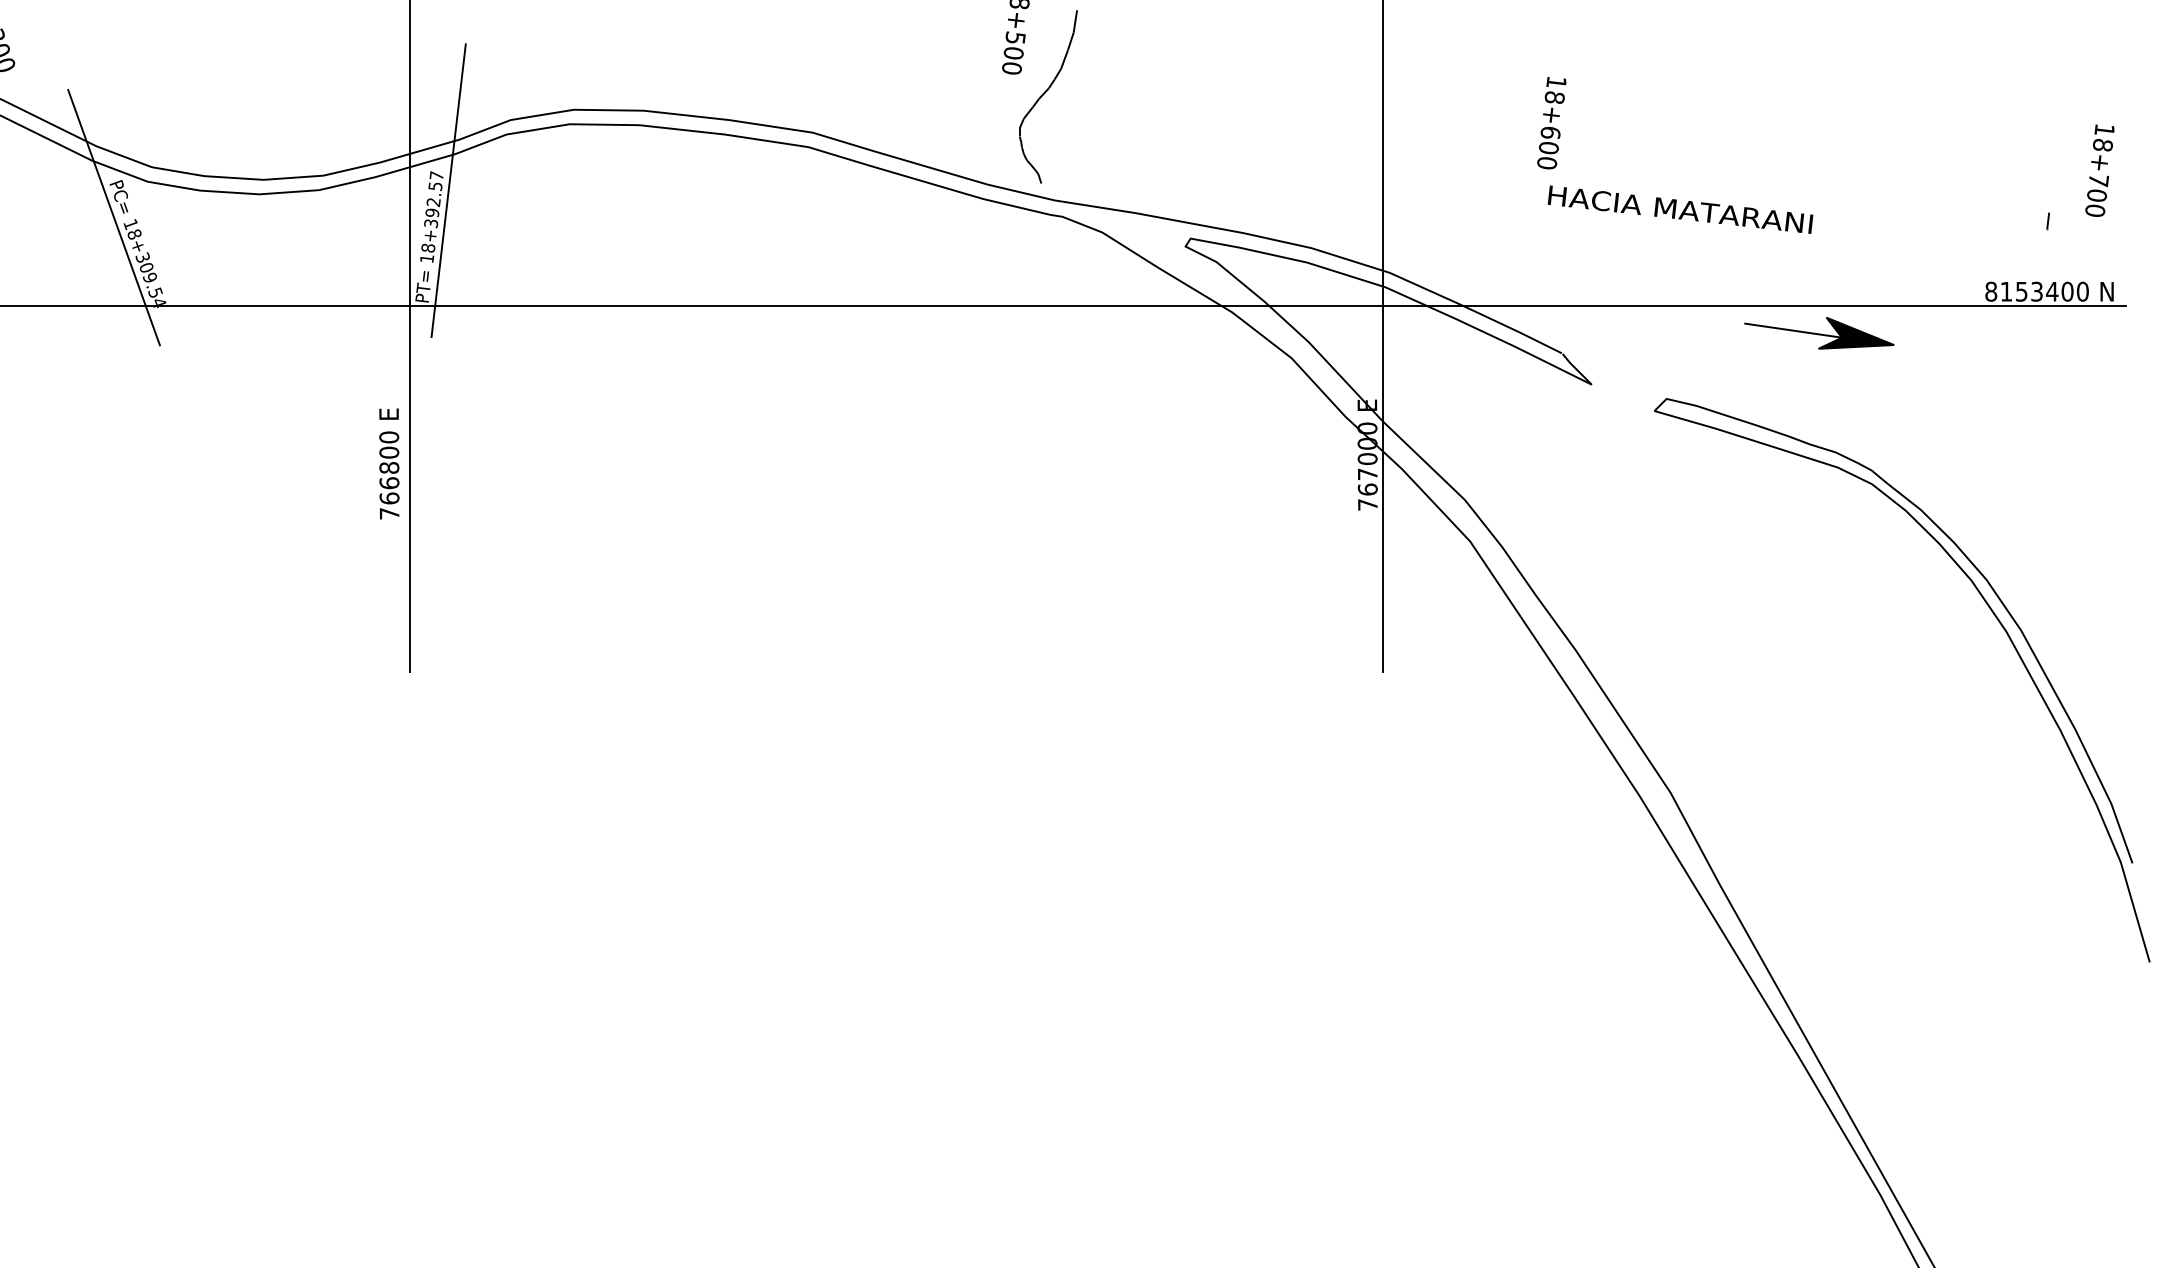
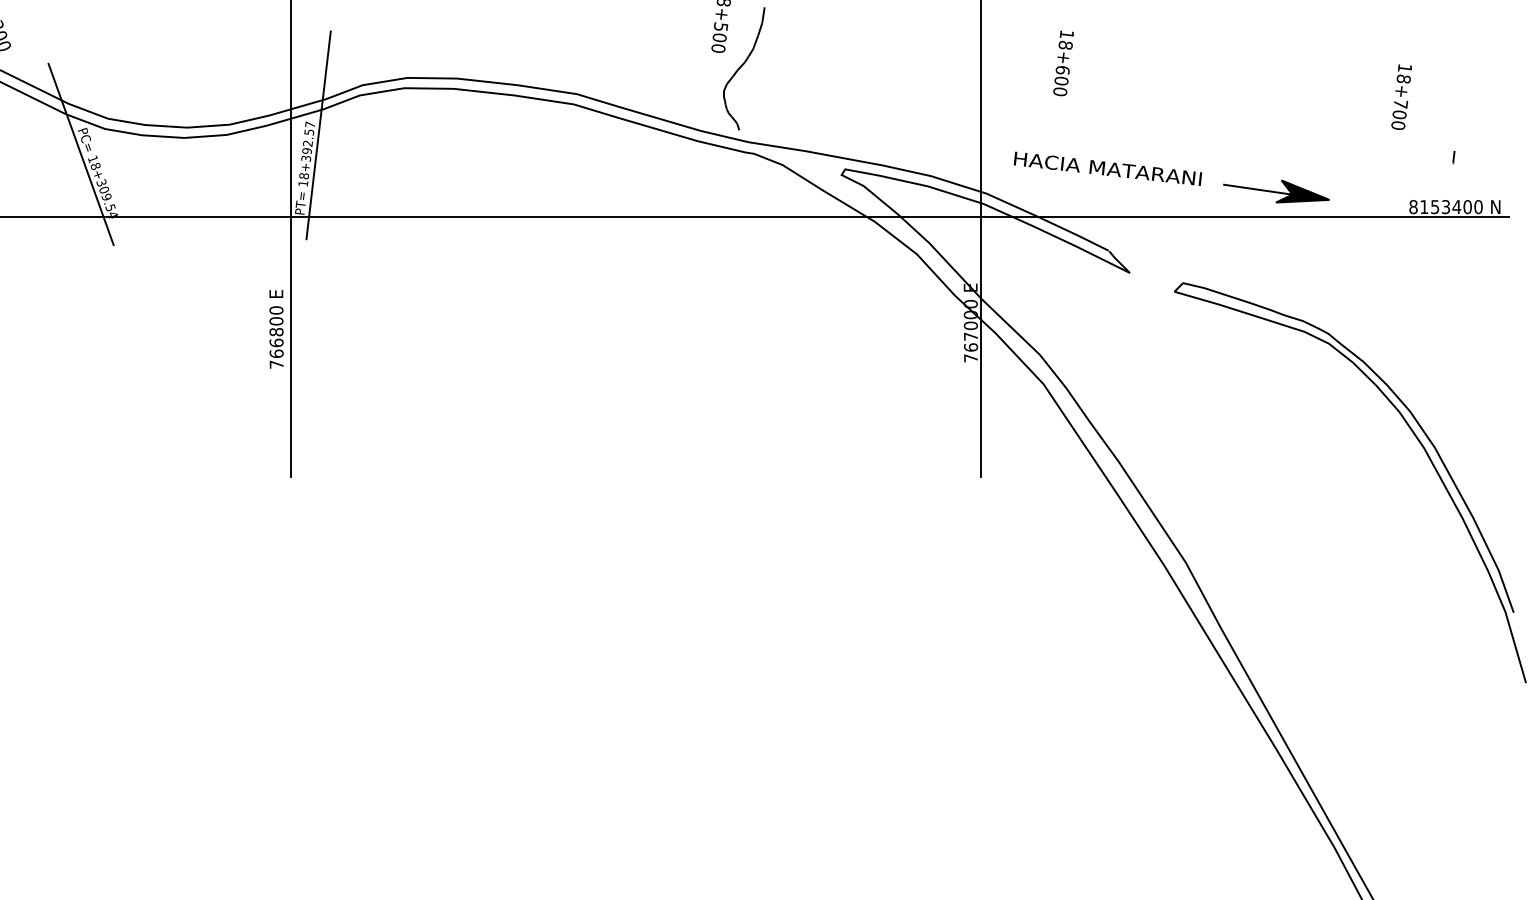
text: (1551, 123) -> (1063, 63), moved
text: (2099, 169) -> (1401, 96), moved
text: (1679, 209) -> (1107, 168), moved
part: (1819, 333) -> (1276, 191), moved

